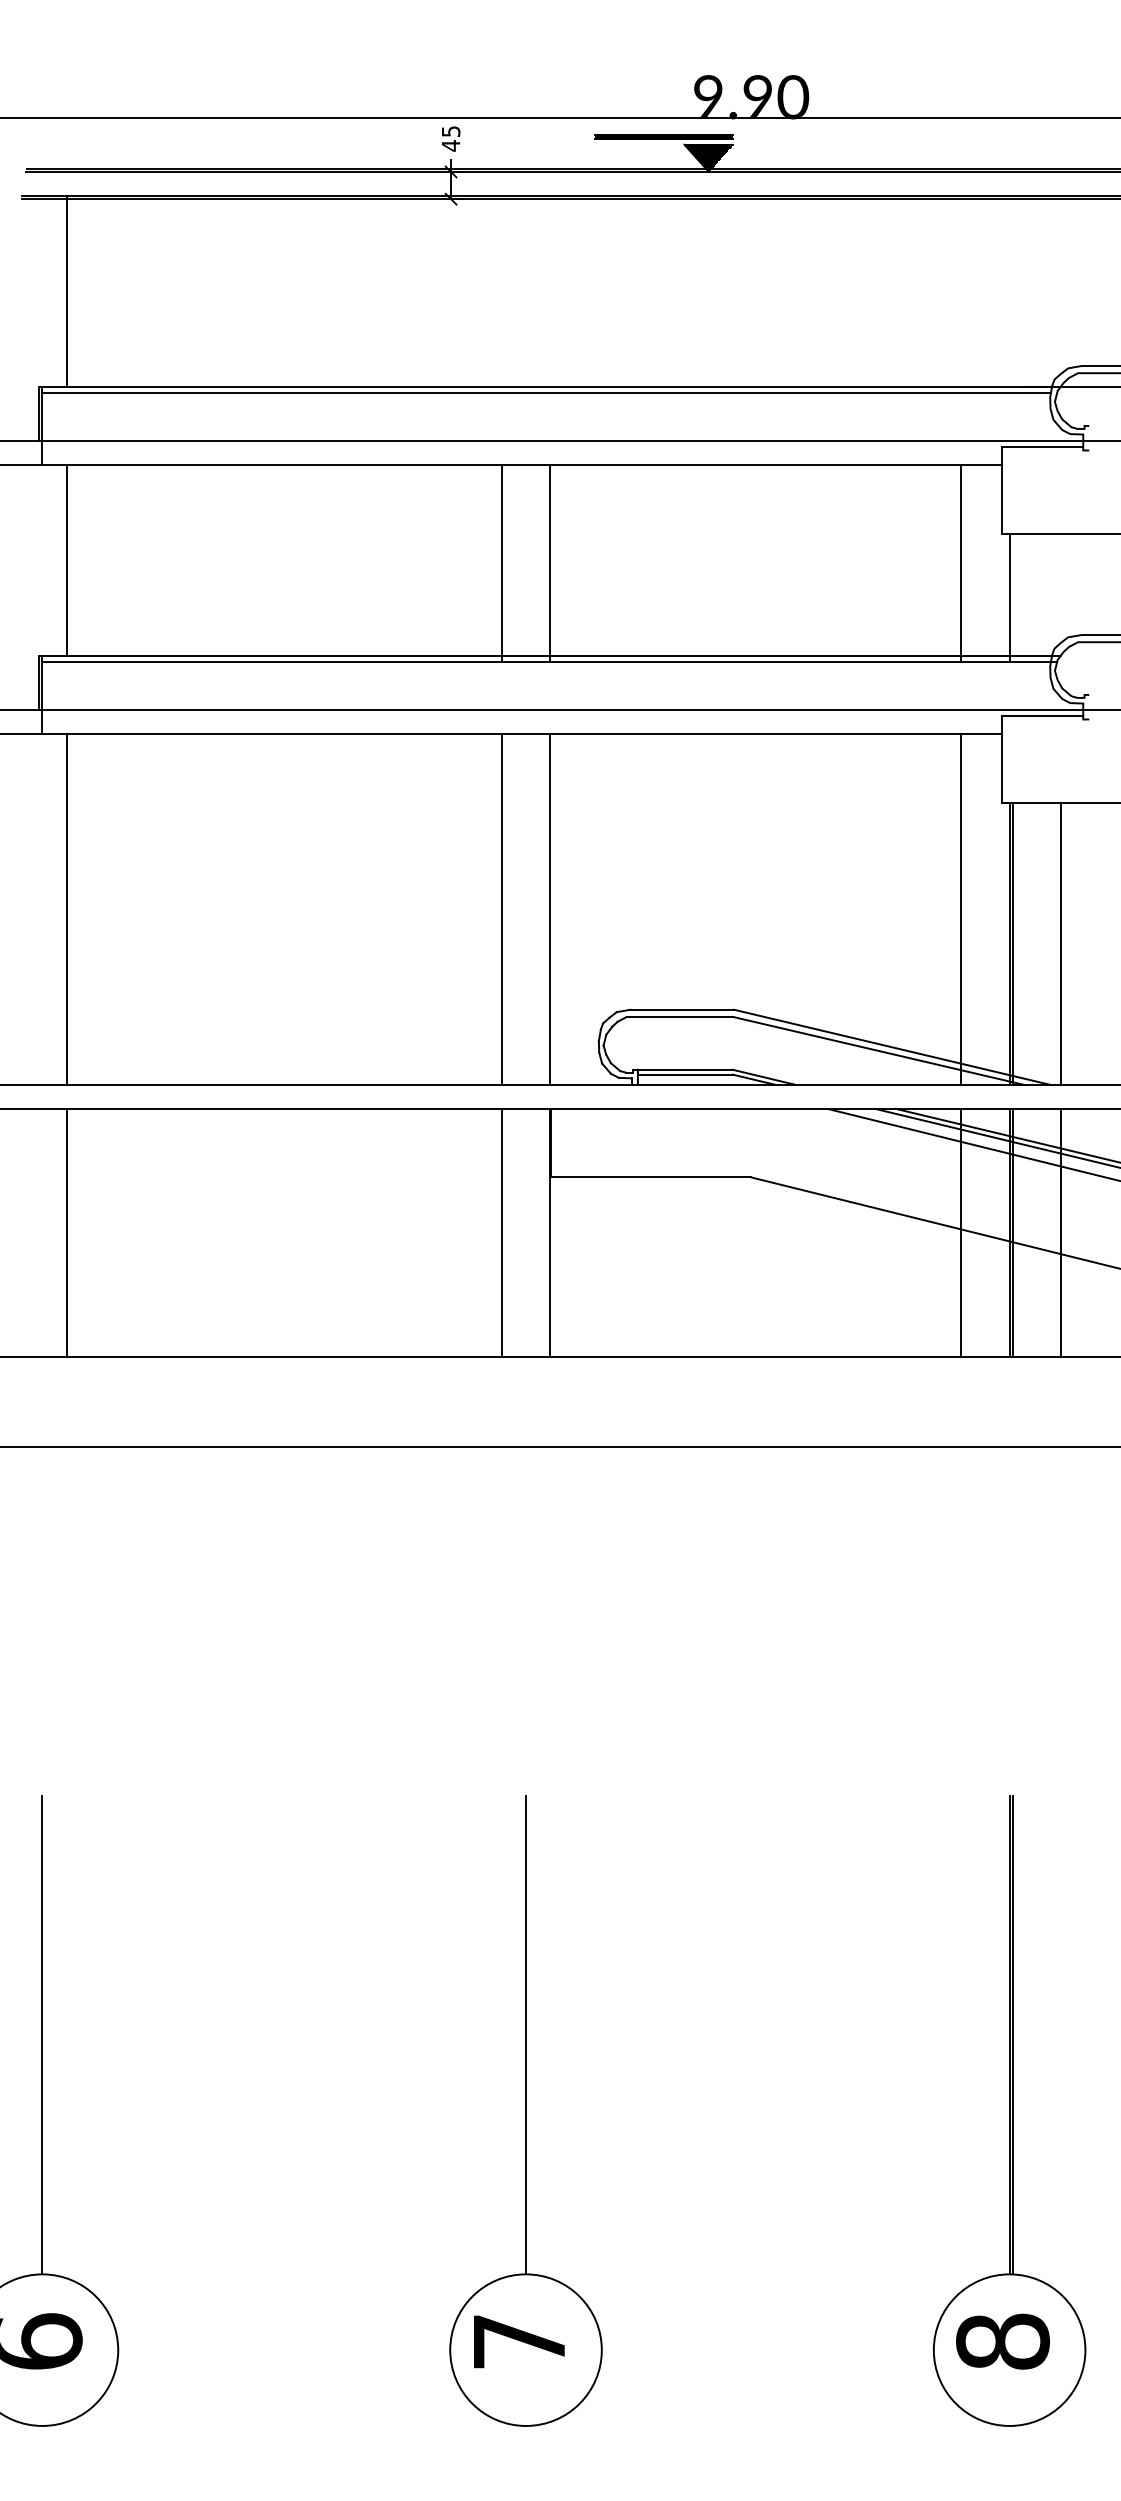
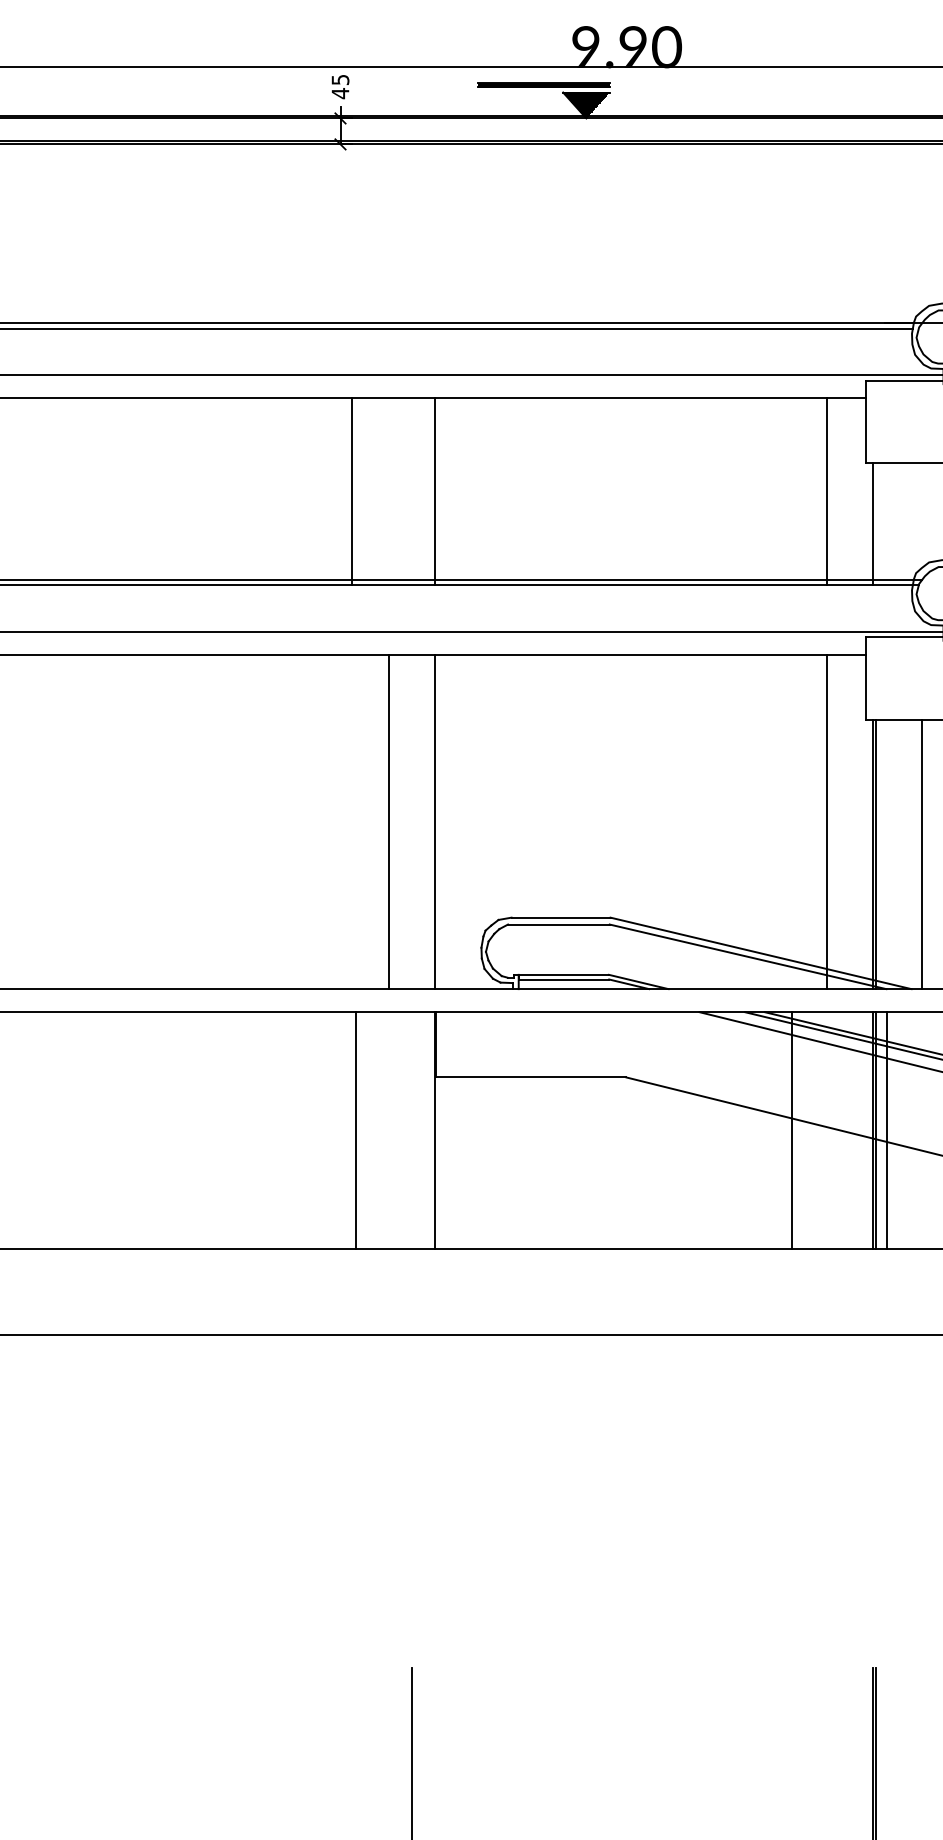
line: (501, 563) -> (351, 491), moved
line: (501, 1232) -> (355, 1130), moved
line: (961, 1232) -> (792, 1130), moved
line: (1061, 1232) -> (887, 1130), moved

